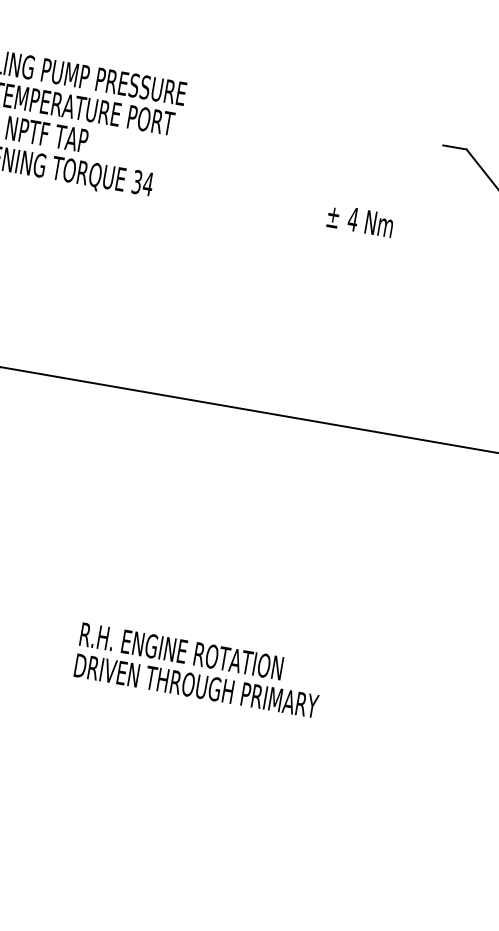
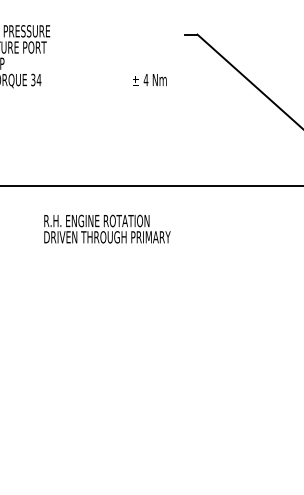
text: (199, 669) -> (107, 228), moved

